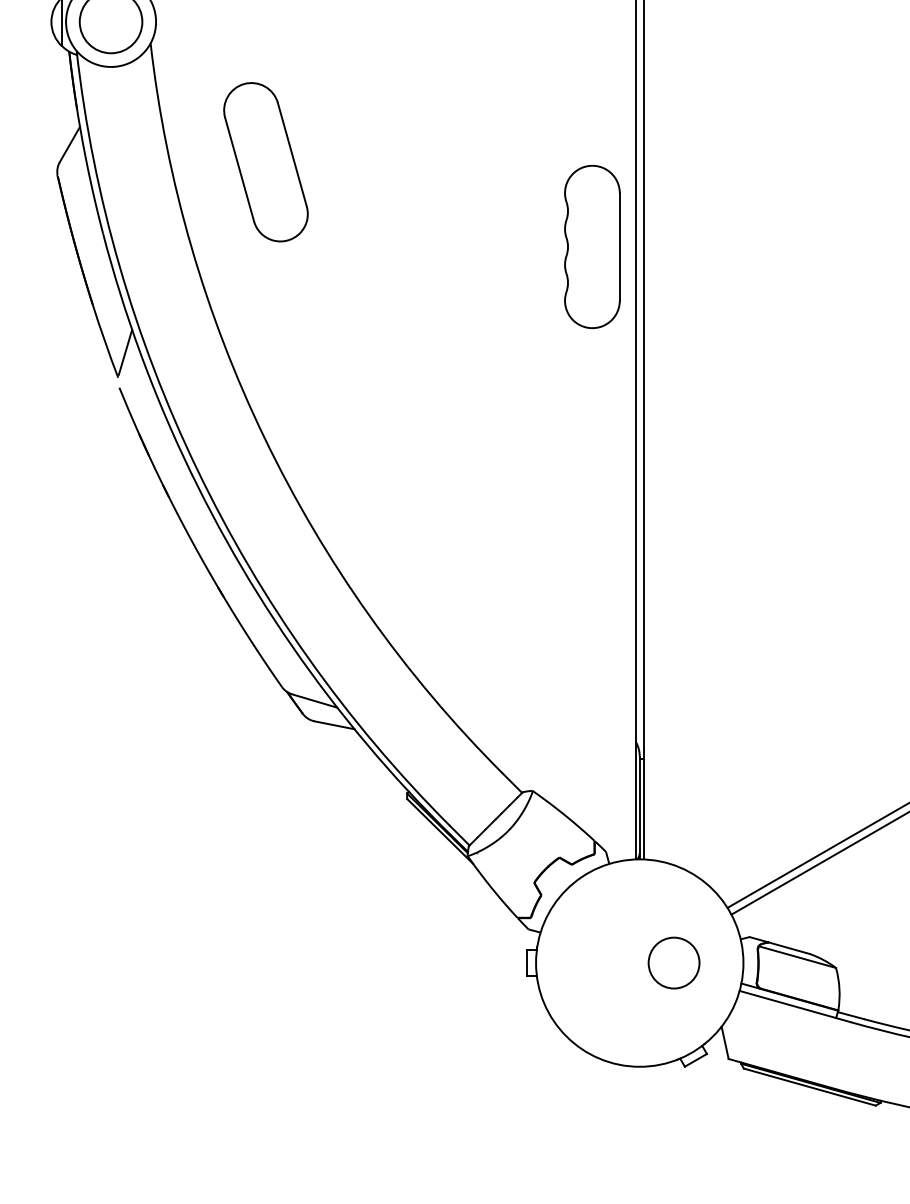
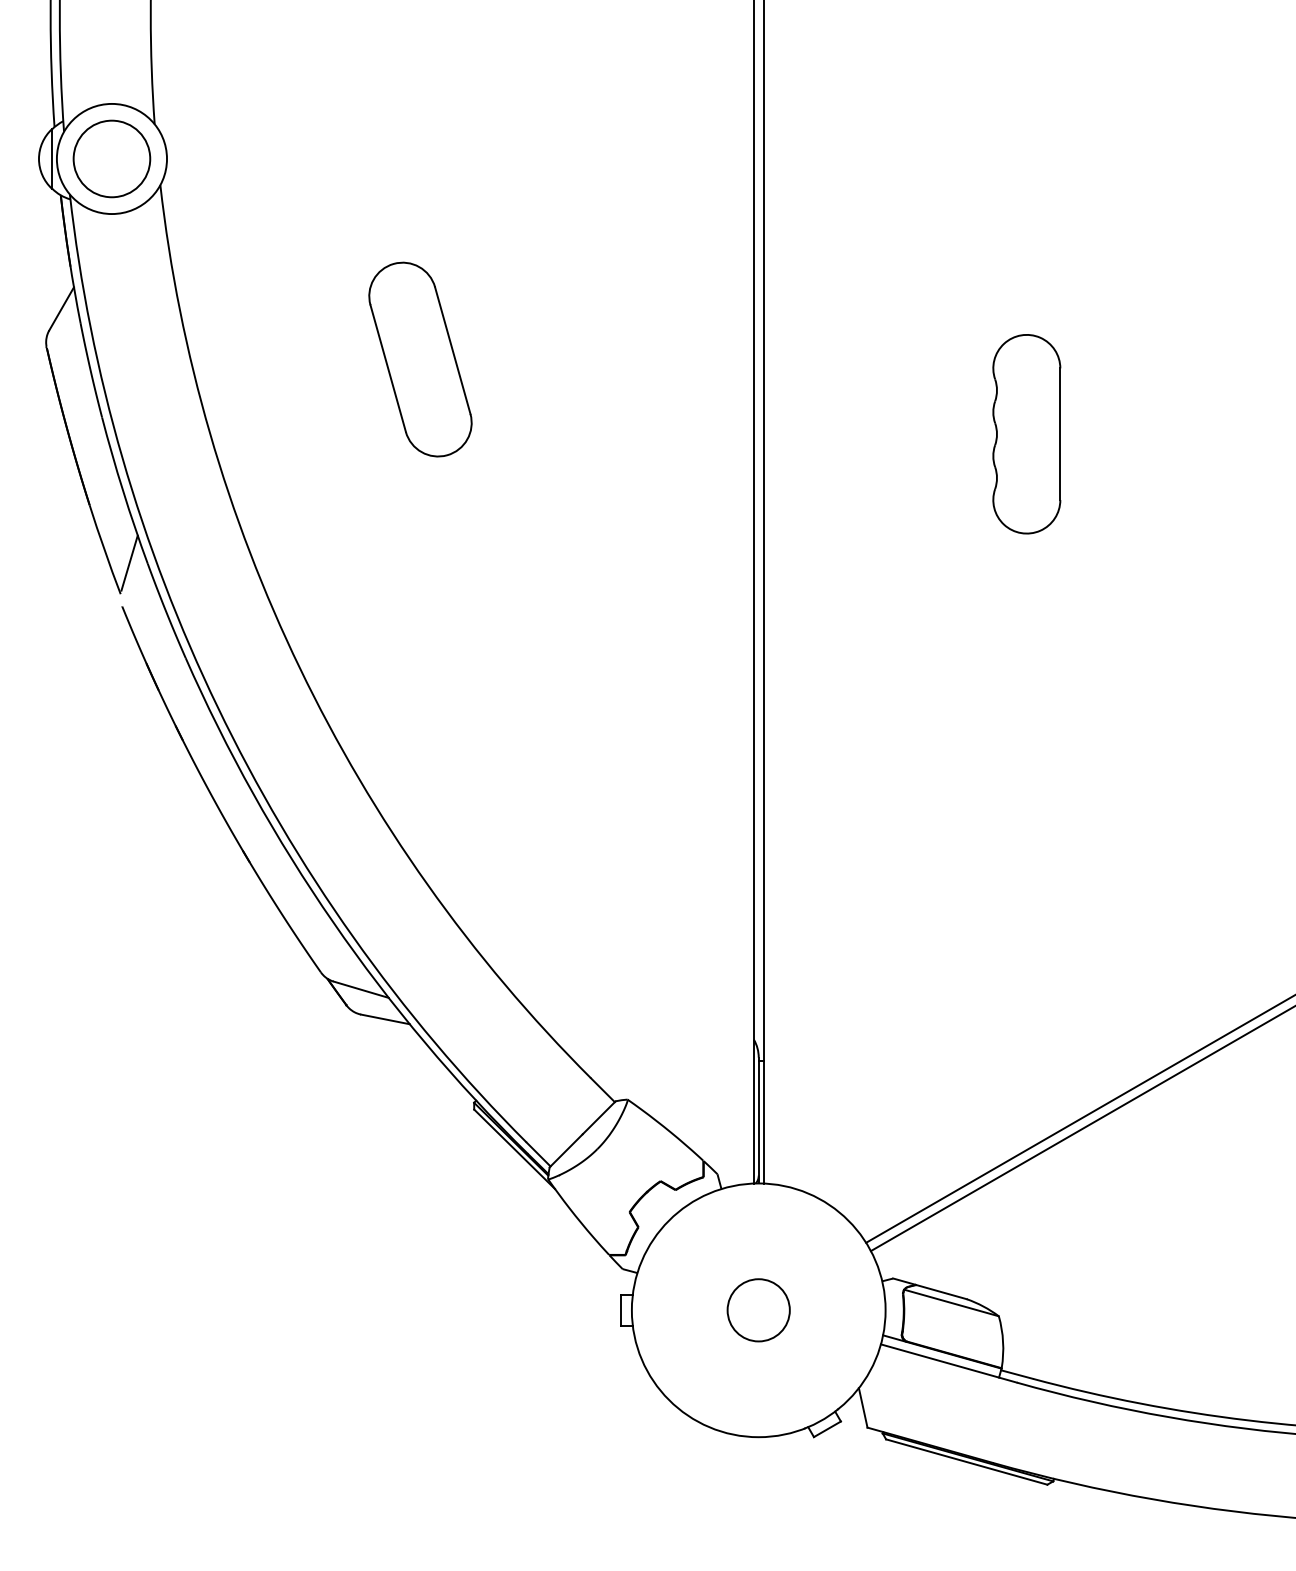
part: (266, 162) -> (420, 359), moved
part: (592, 247) -> (1026, 434), moved
circle: (673, 963) -> (758, 1310), moved

